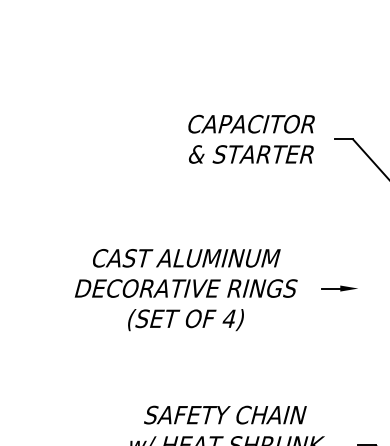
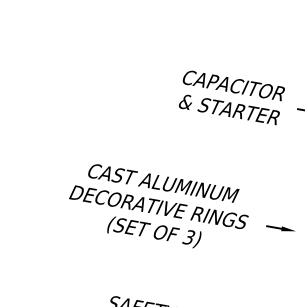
text: (228, 318) -> (188, 237), 4) -> 3)

